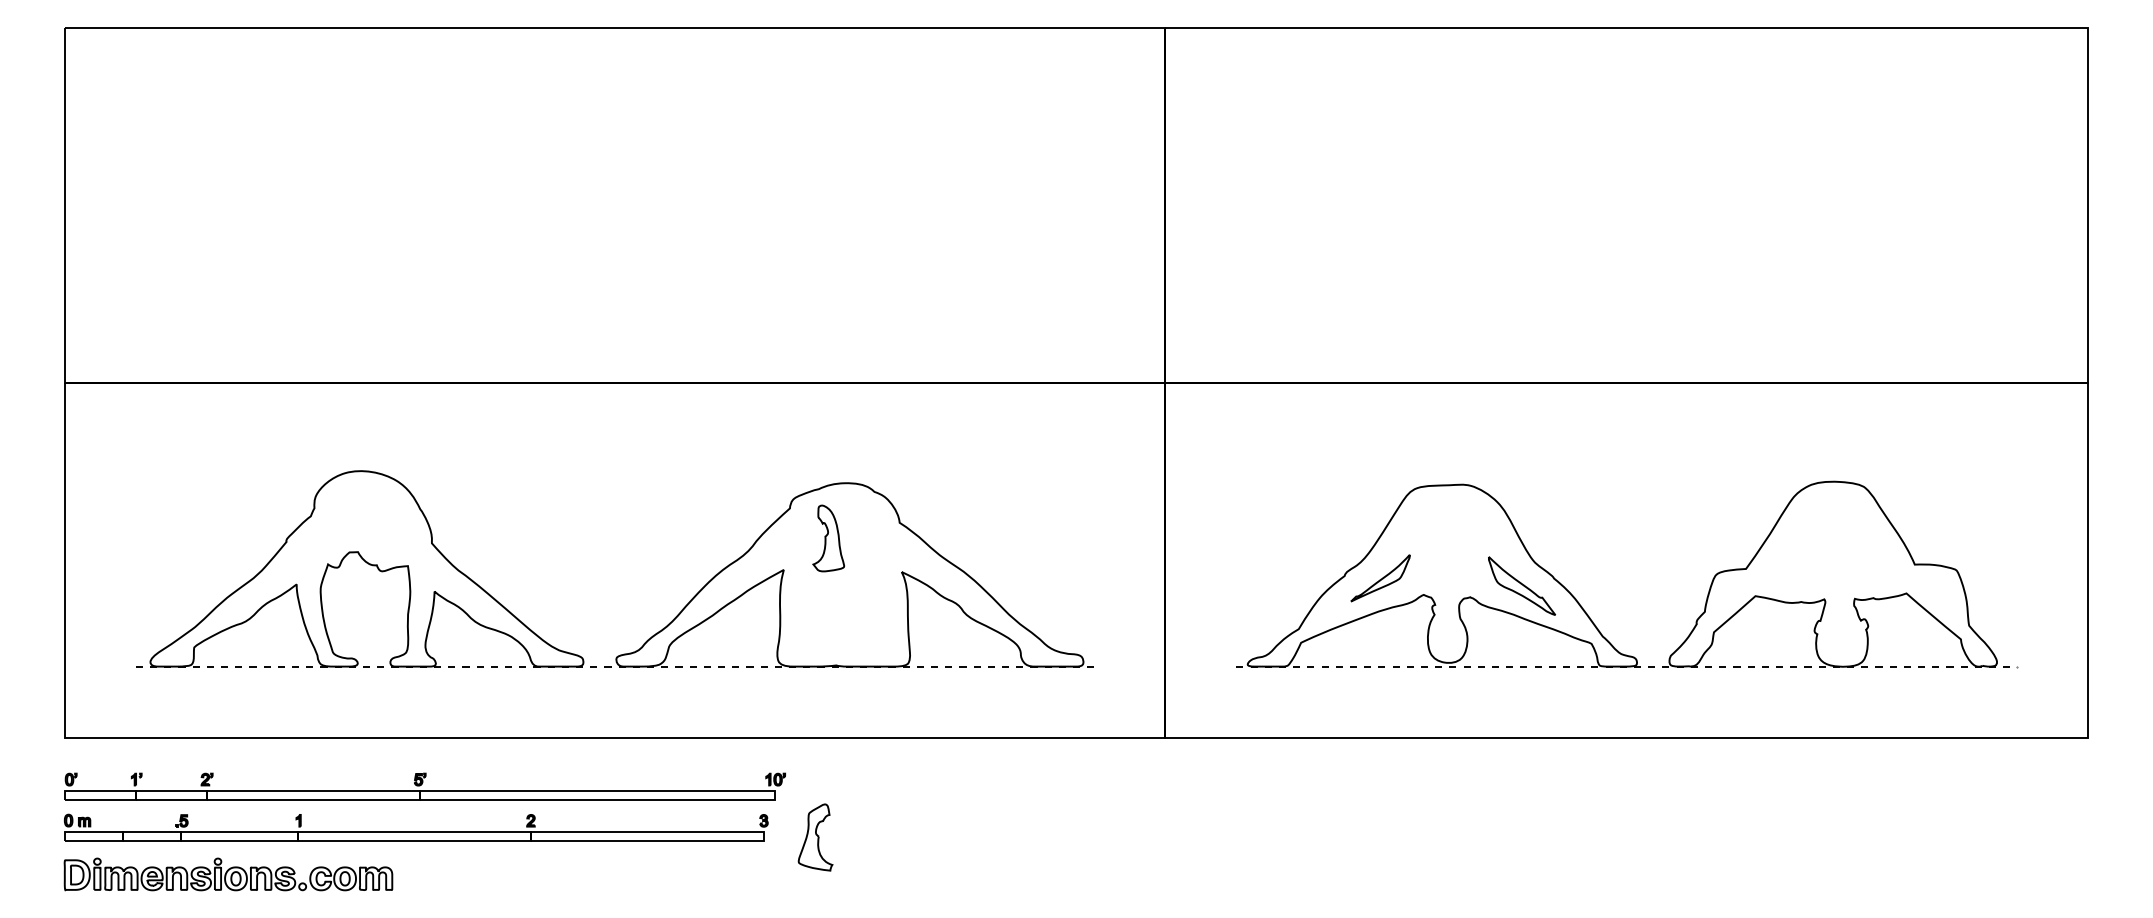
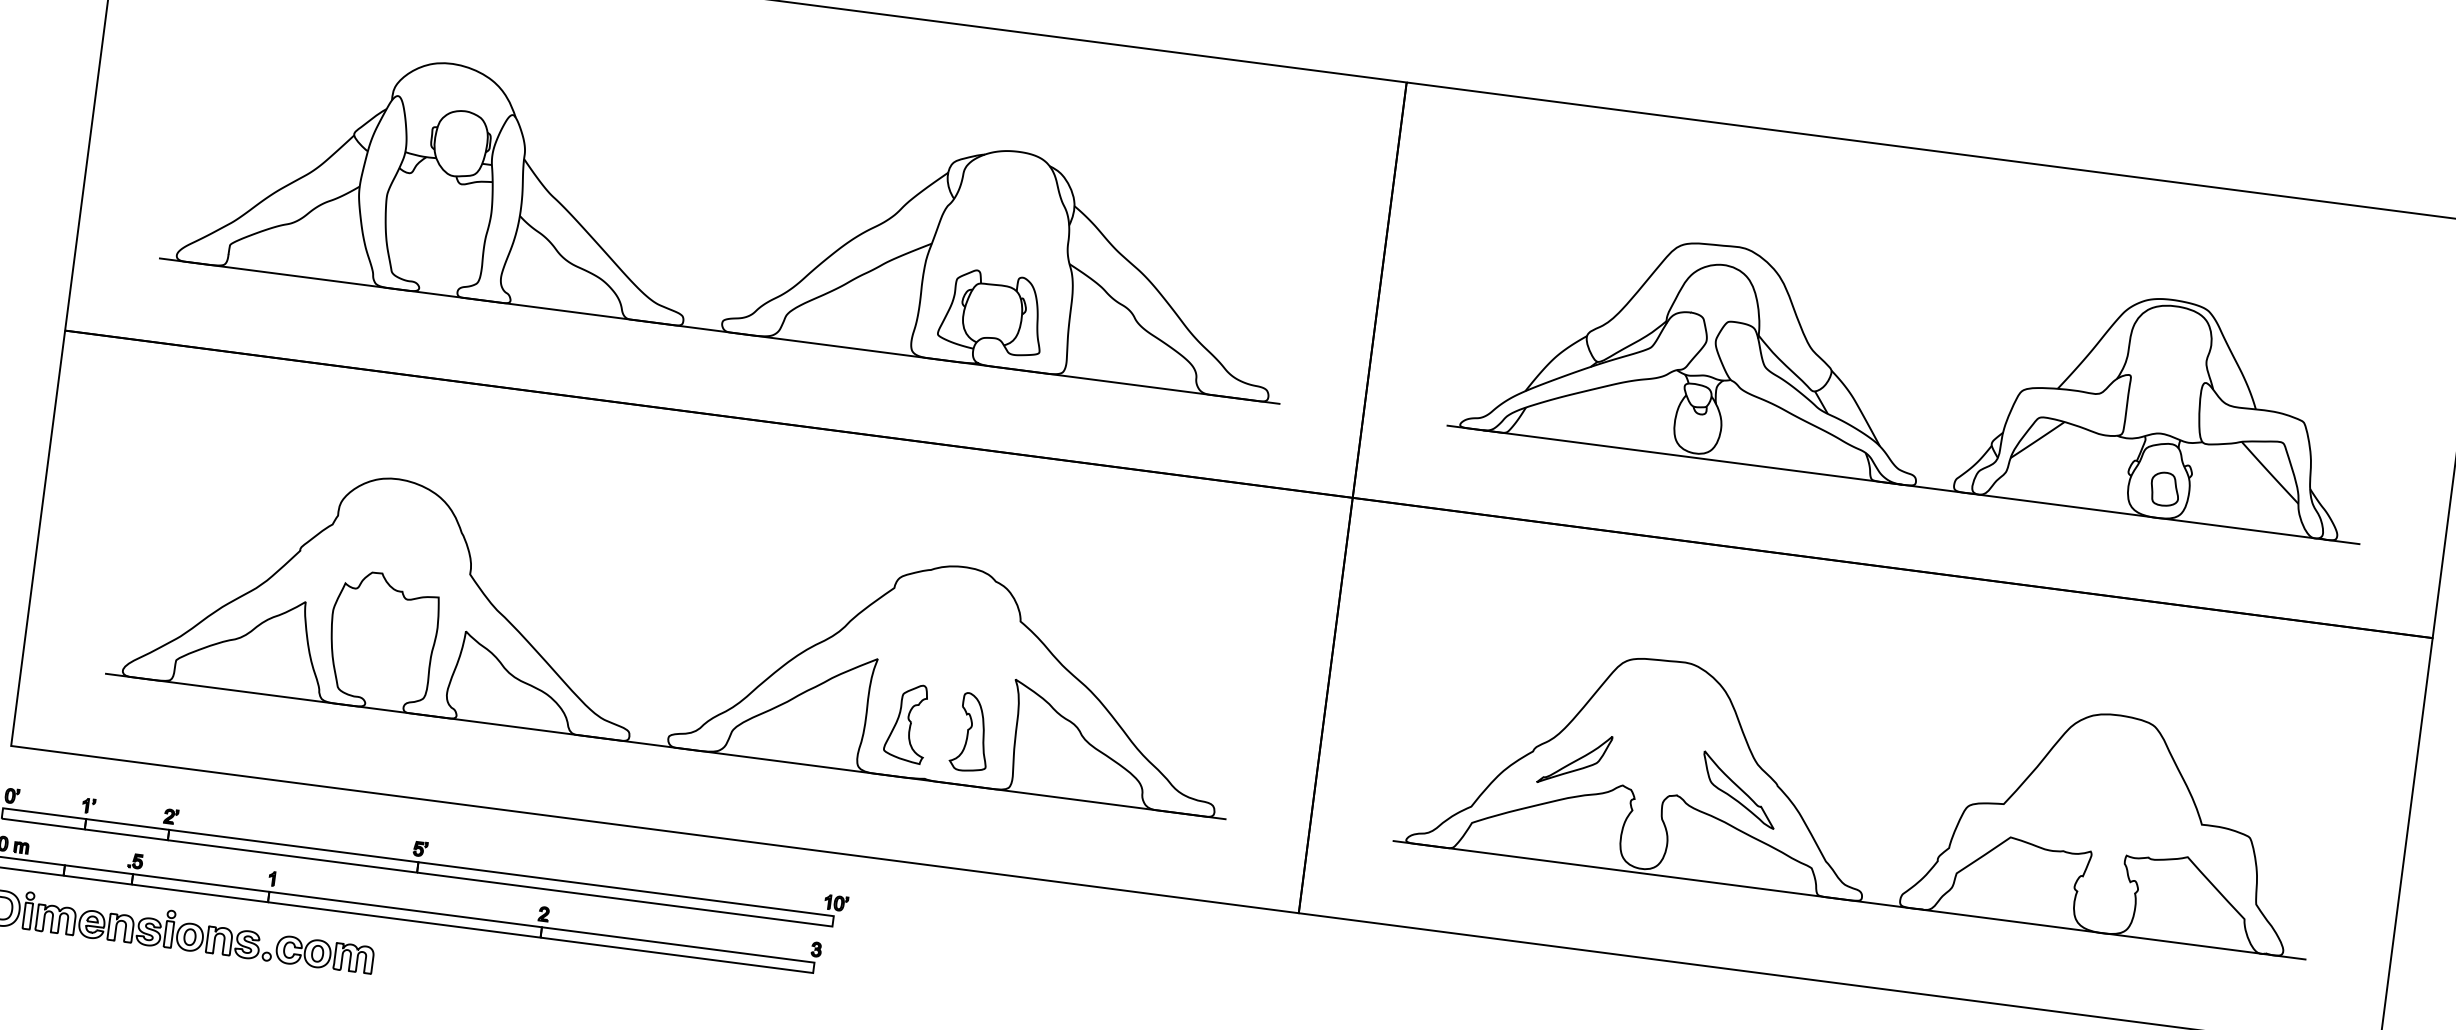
part: (1582, 251) -> (1860, 407), added
part: (656, 277) -> (773, 297), added
part: (828, 538) -> (971, 732), moved
line: (615, 666) -> (666, 746), dashed -> solid
line: (1626, 666) -> (1849, 900), dashed -> solid
part: (815, 837) -> (907, 723), moved

